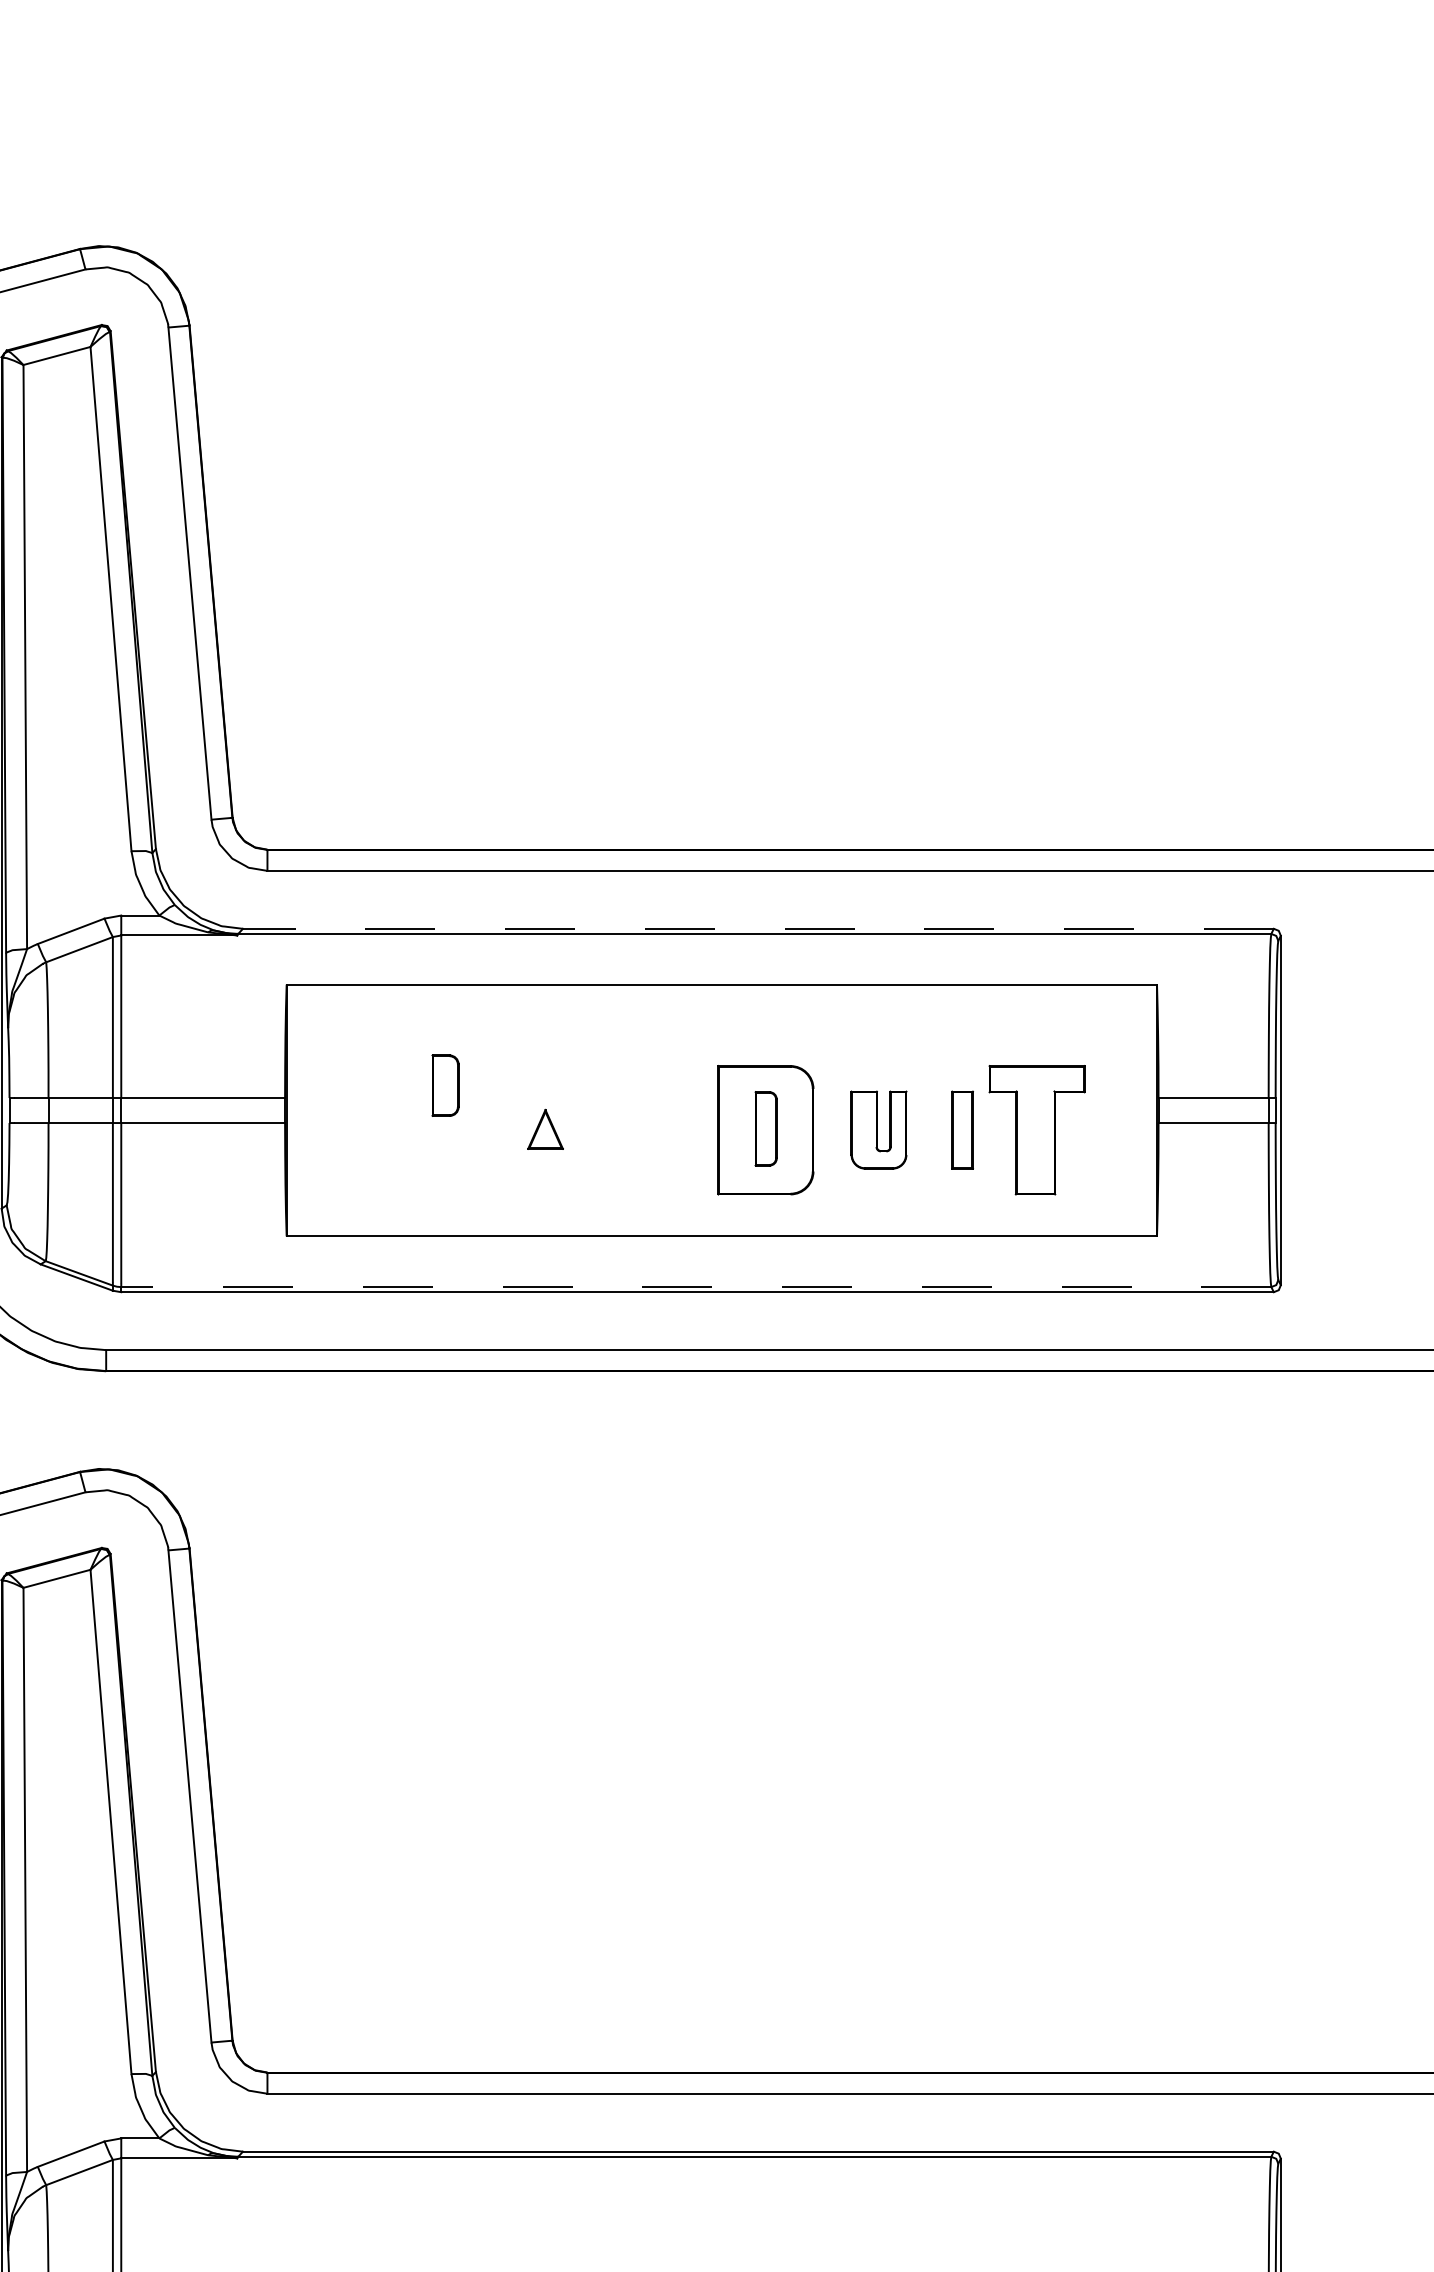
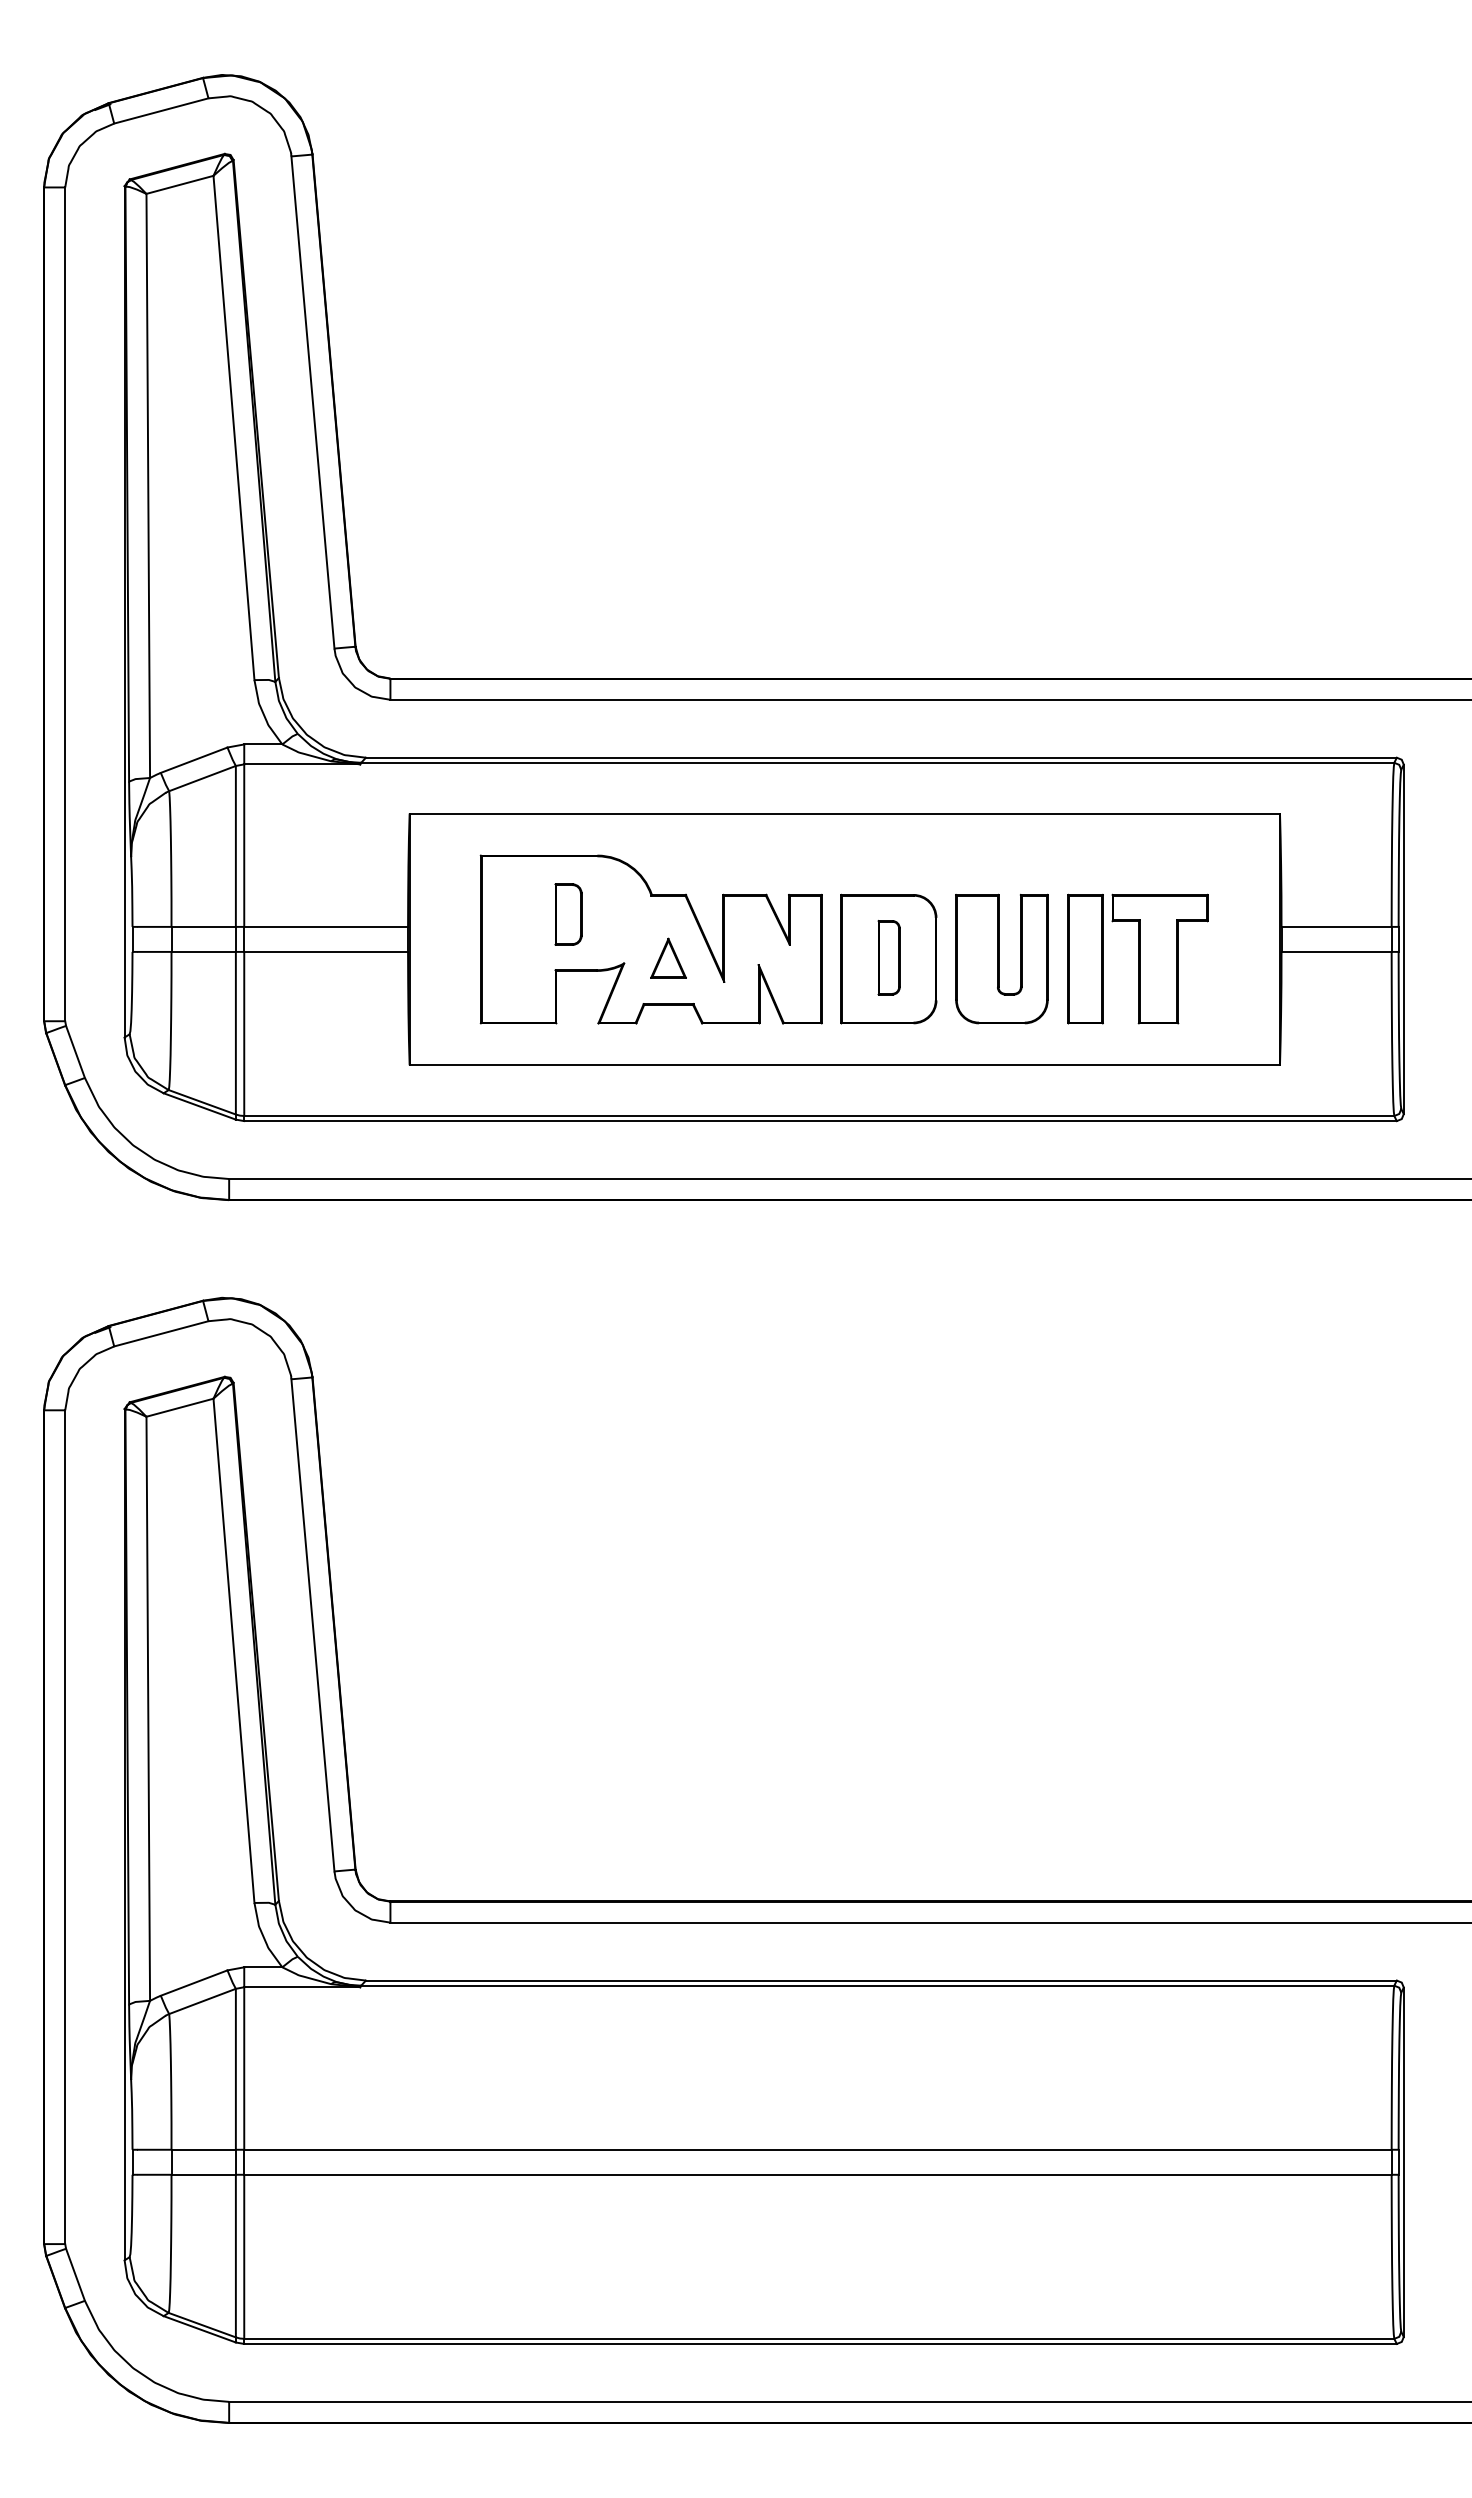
line: (757, 928) -> (880, 757), dashed -> solid
part: (527, 1110) -> (650, 939), added
part: (878, 1129) -> (1001, 958), size x1.67
part: (962, 1129) -> (1085, 958), size x1.67
line: (695, 1286) -> (818, 1115), dashed -> solid

